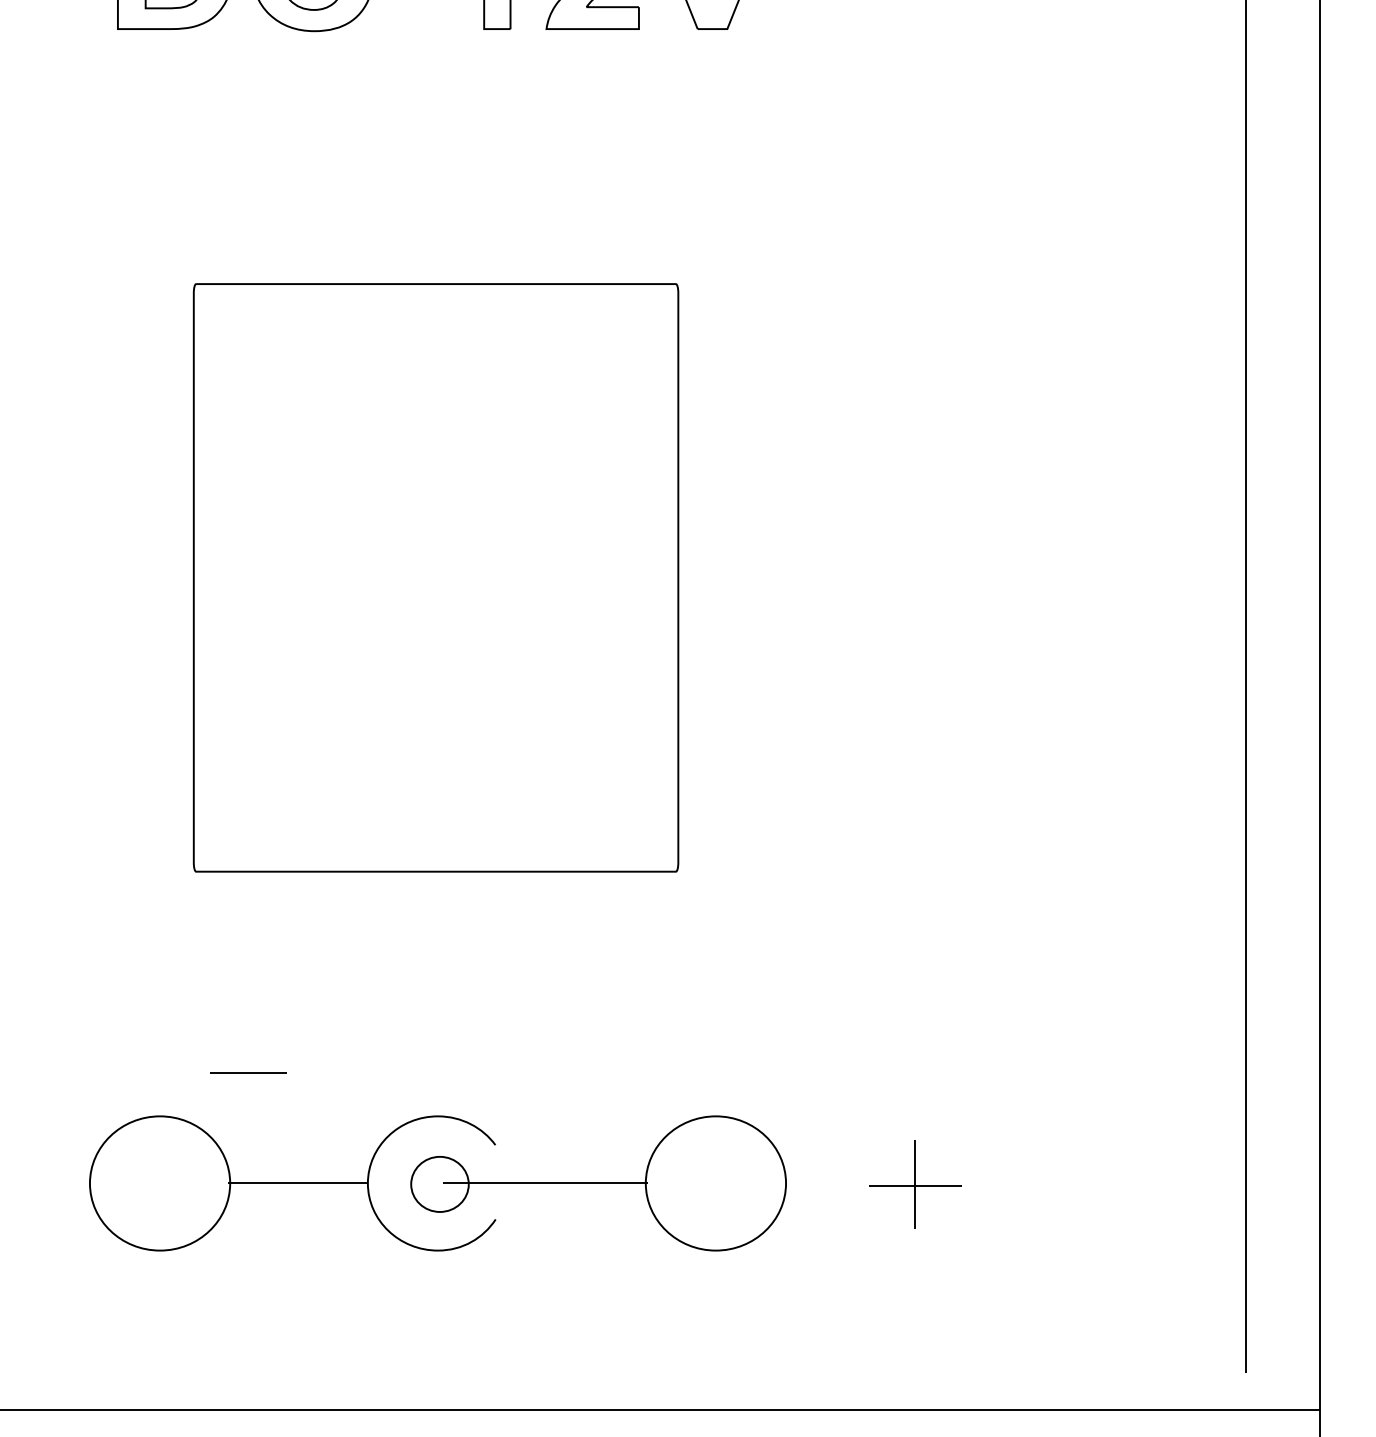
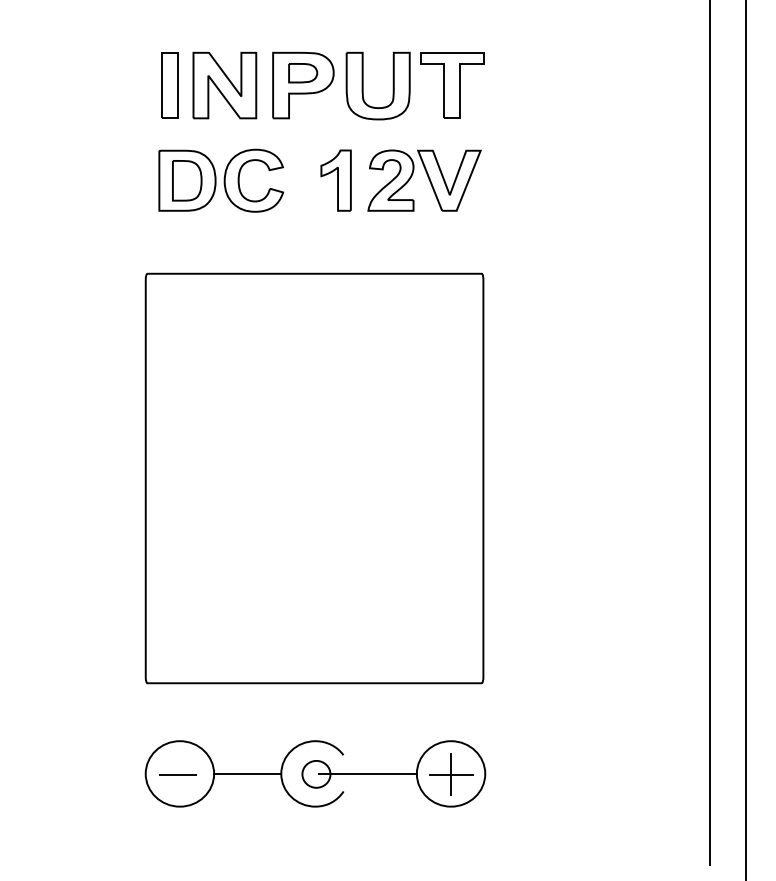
part: (435, 577) -> (314, 478), size x1.43
line: (247, 1071) -> (177, 774), moved
part: (915, 1184) -> (451, 774), moved

